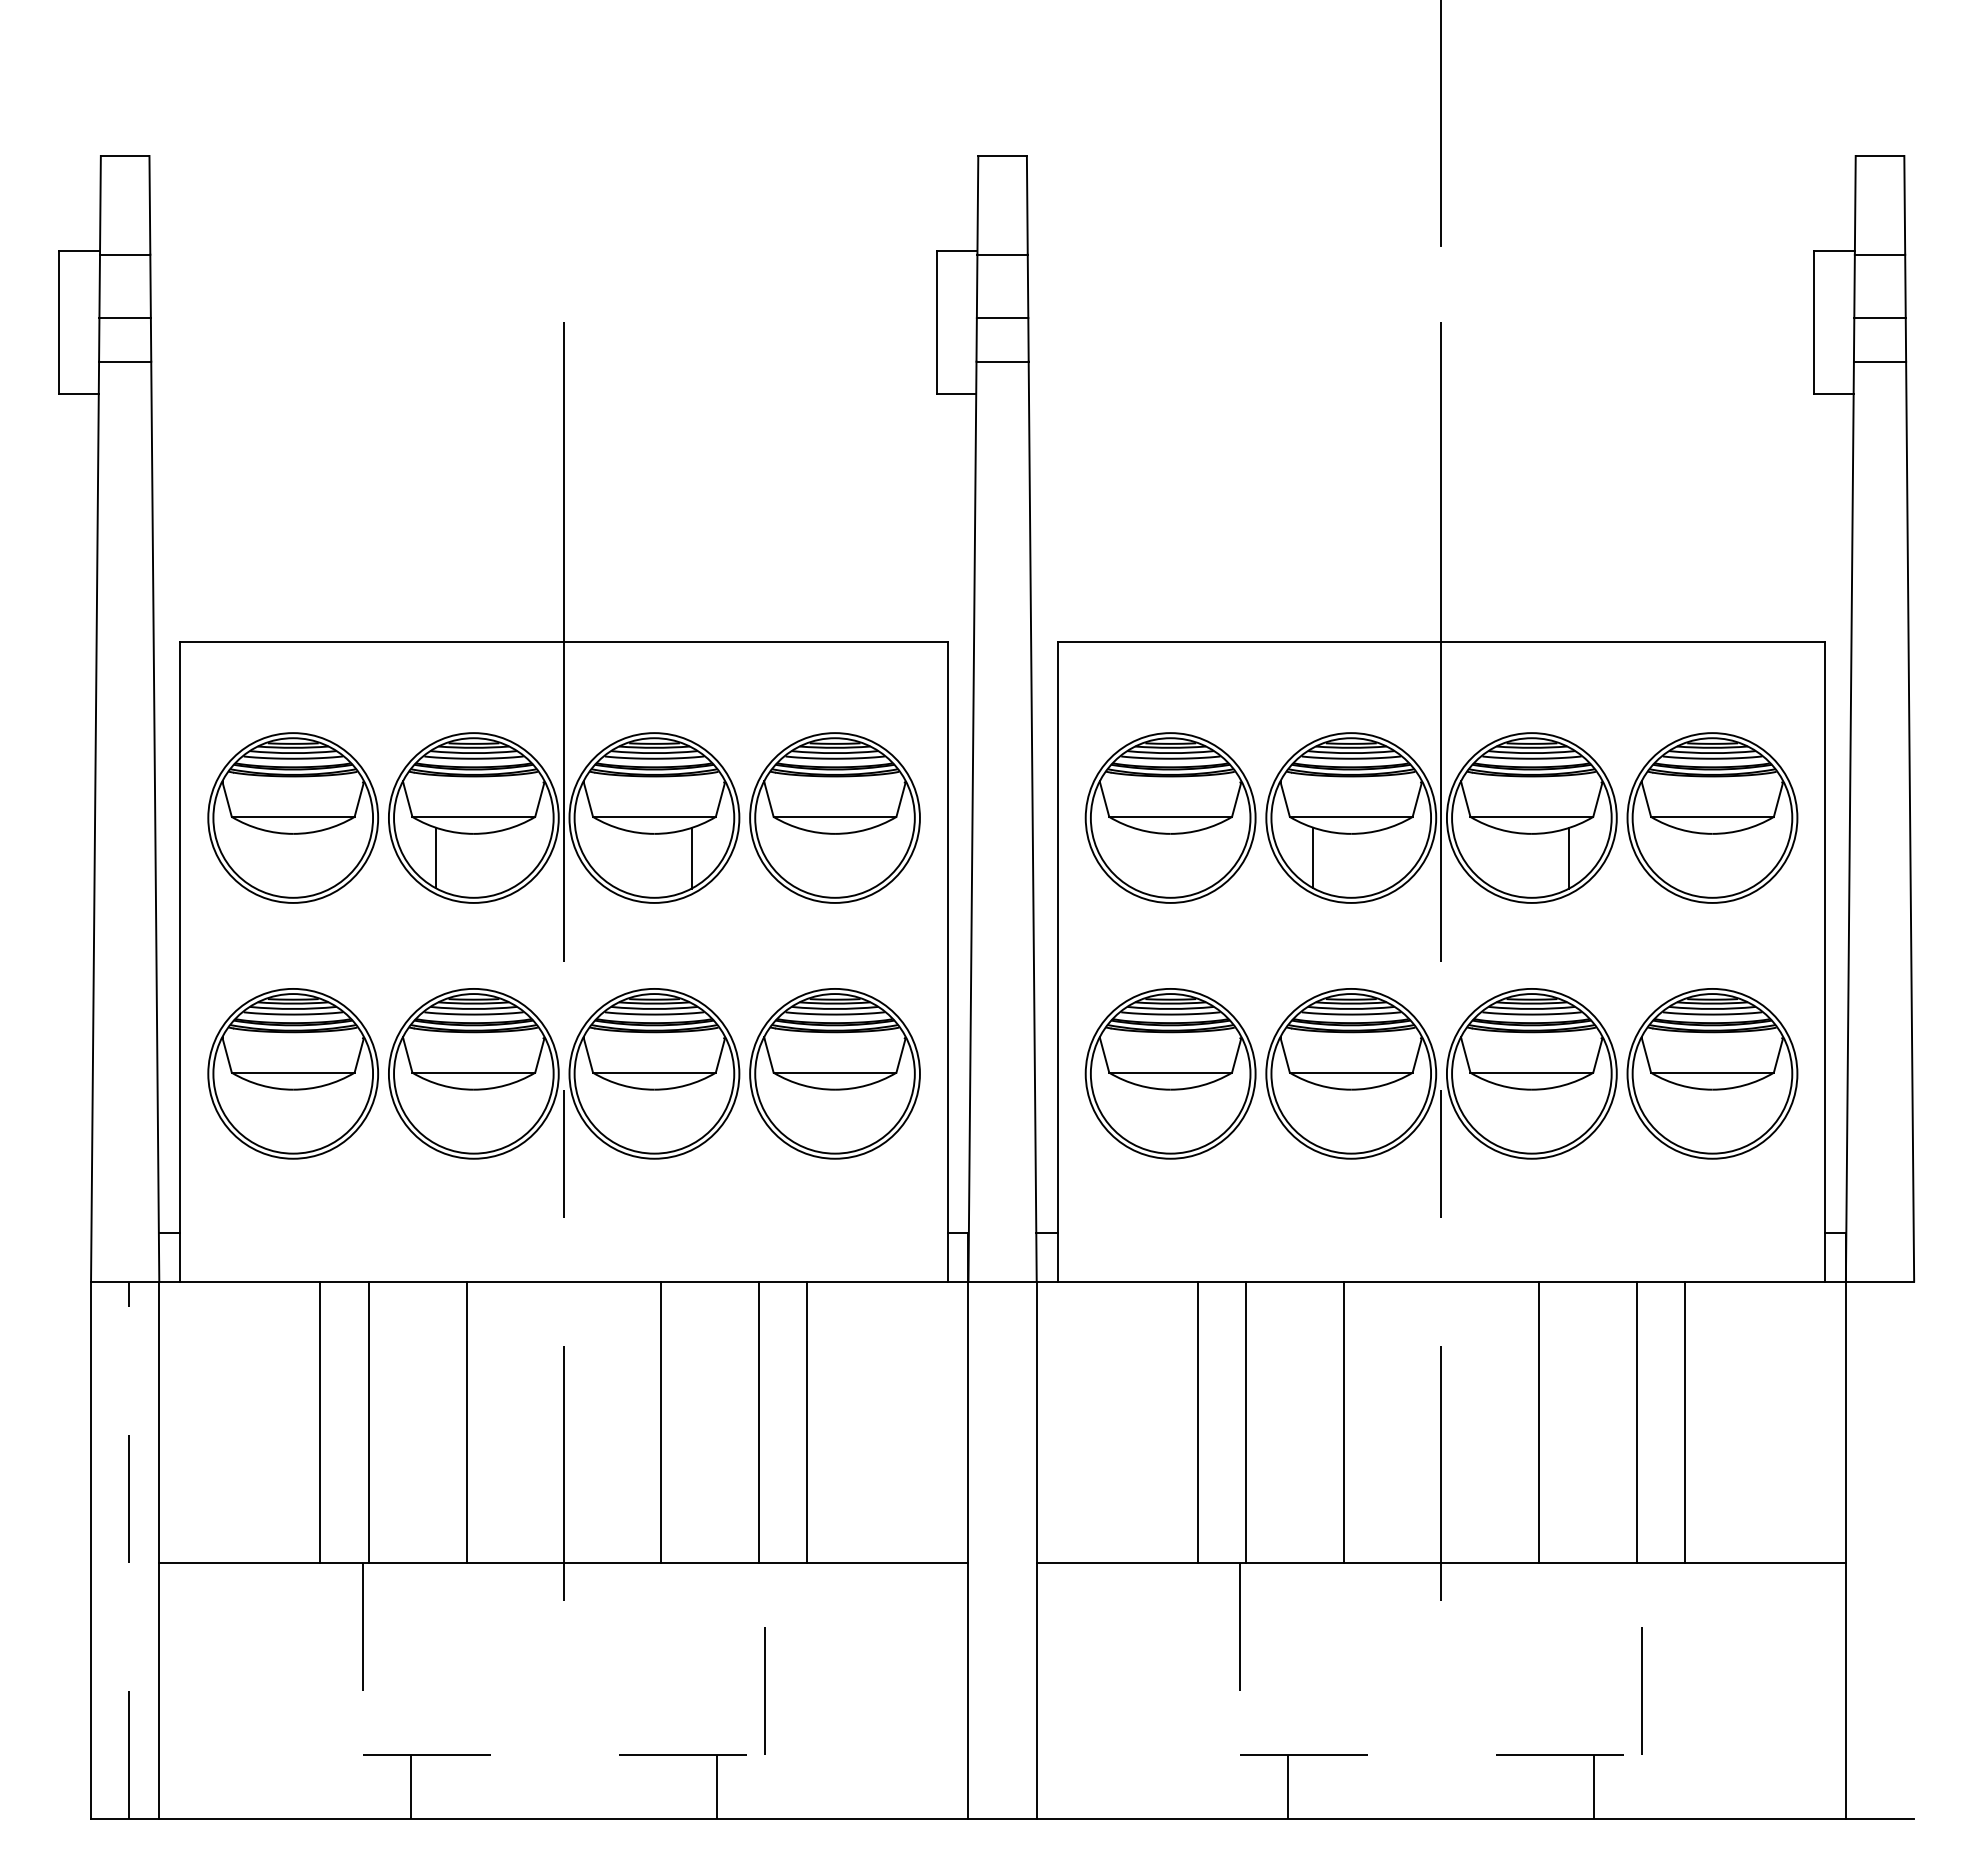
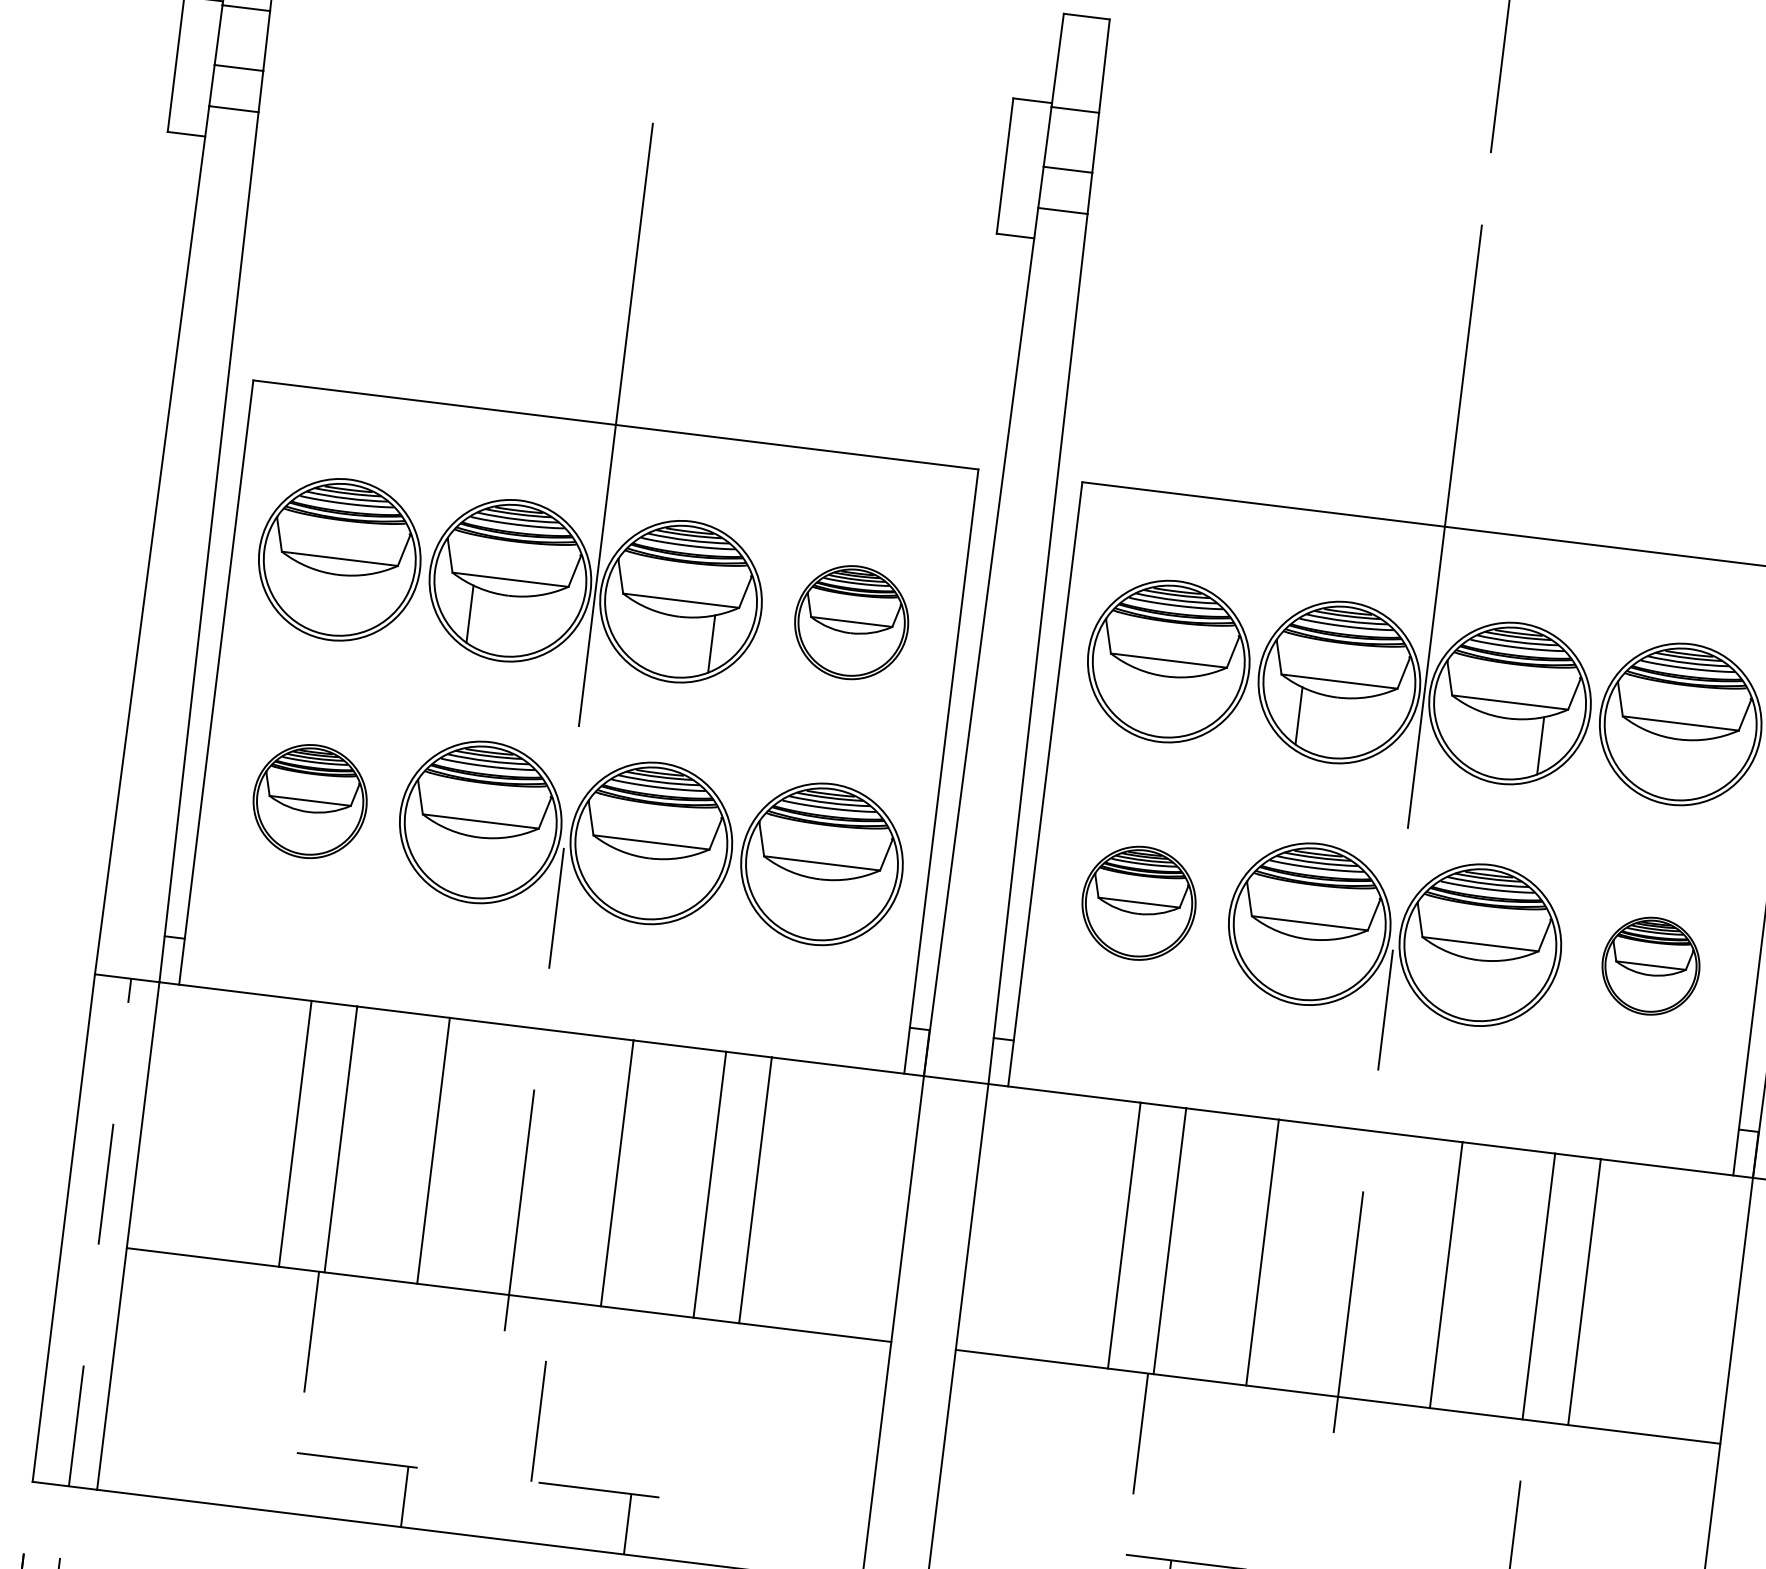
part: (834, 817) -> (851, 622), size x0.7
part: (293, 1073) -> (310, 801), size x0.7
part: (1170, 1073) -> (1138, 902), size x0.7
part: (1712, 1073) -> (1651, 965), size x0.6
line: (764, 1690) -> (538, 1420), moved
line: (410, 1786) -> (404, 1496), moved

